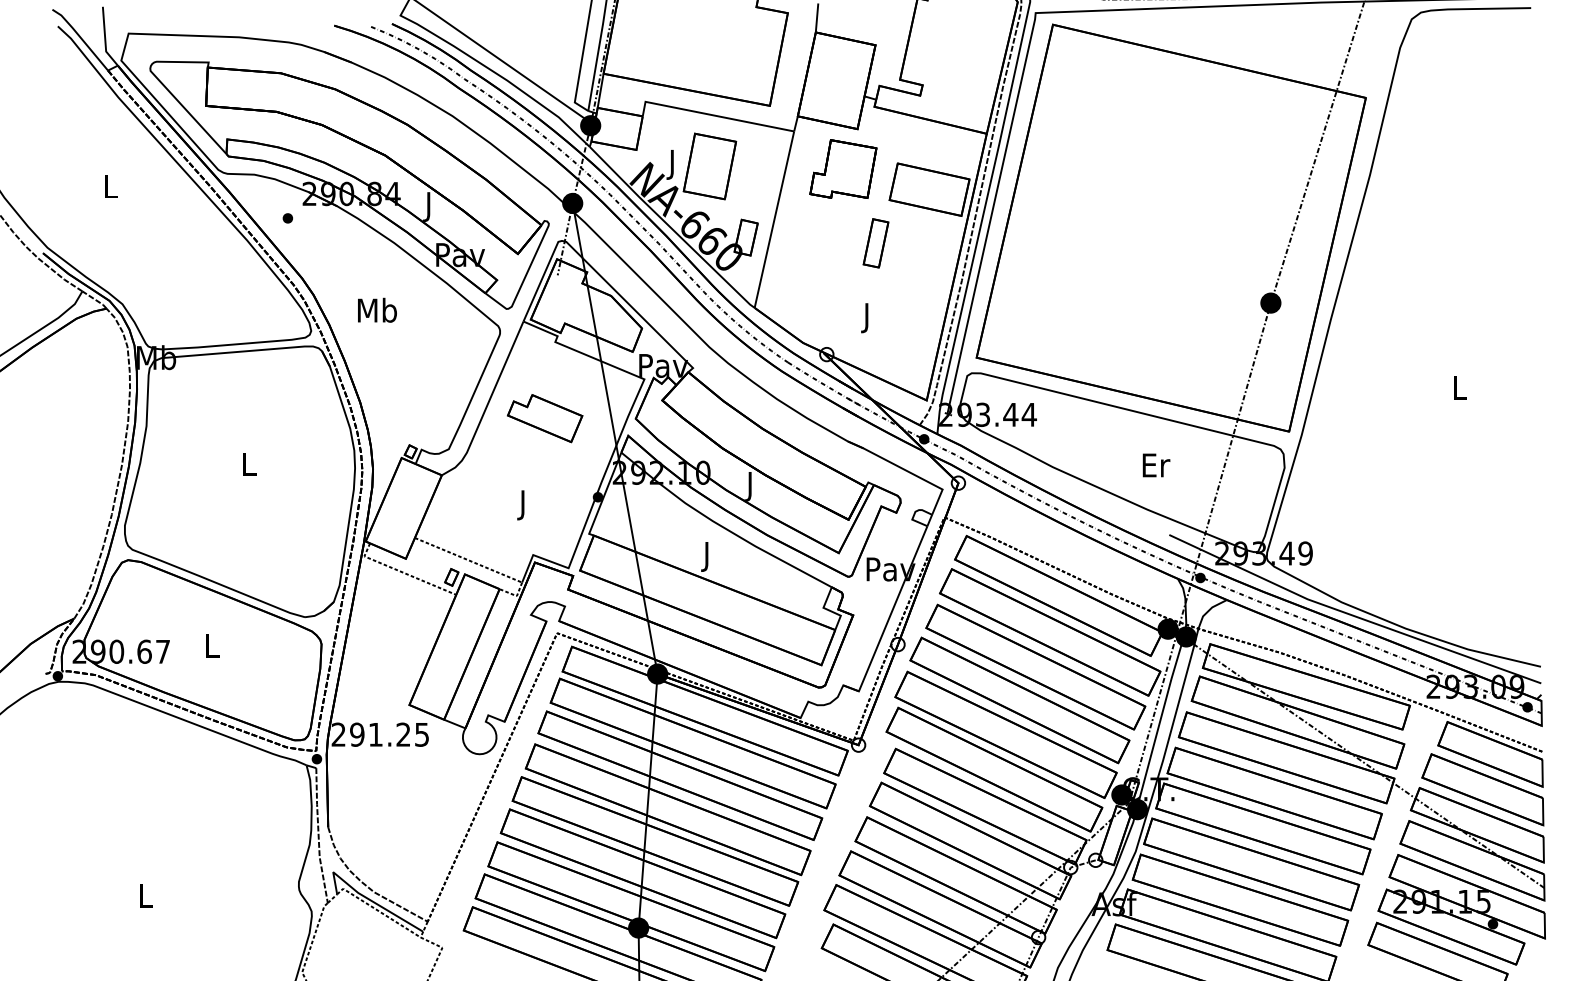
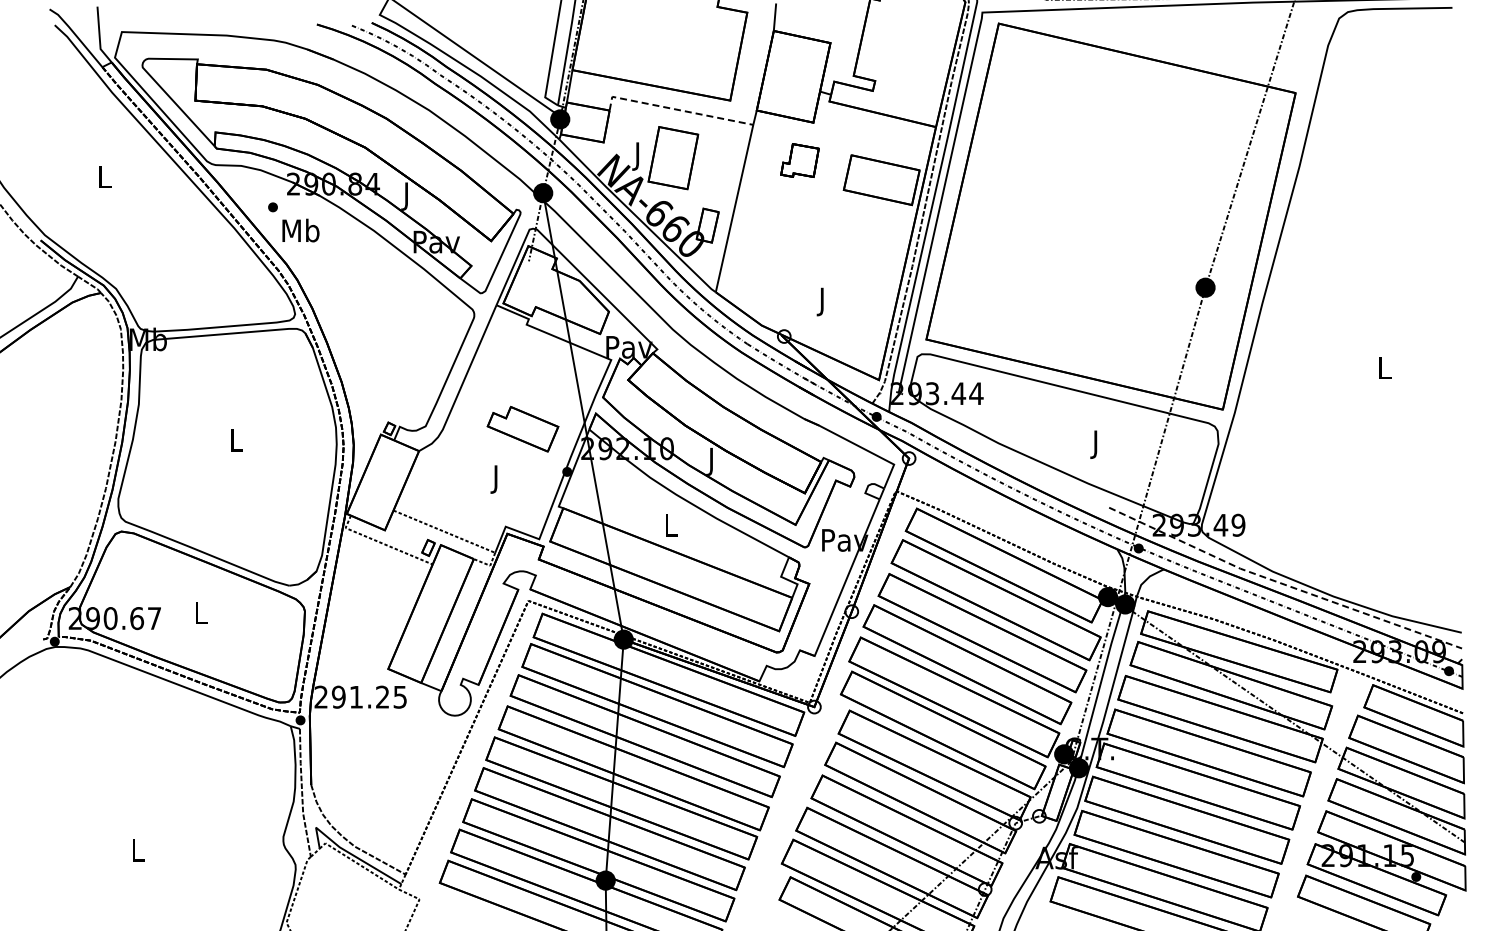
line: (711, 115) -> (674, 109), solid -> dashed
part: (842, 168) -> (799, 160), size x0.6
part: (875, 242) -> (830, 230), removed
text: (376, 310) -> (300, 230), moved
part: (544, 418) -> (522, 429), moved
text: (1157, 468) -> (1097, 444), Er -> J
text: (707, 556) -> (671, 528), J -> L
line: (1352, 614) -> (1282, 583), solid -> dashed

